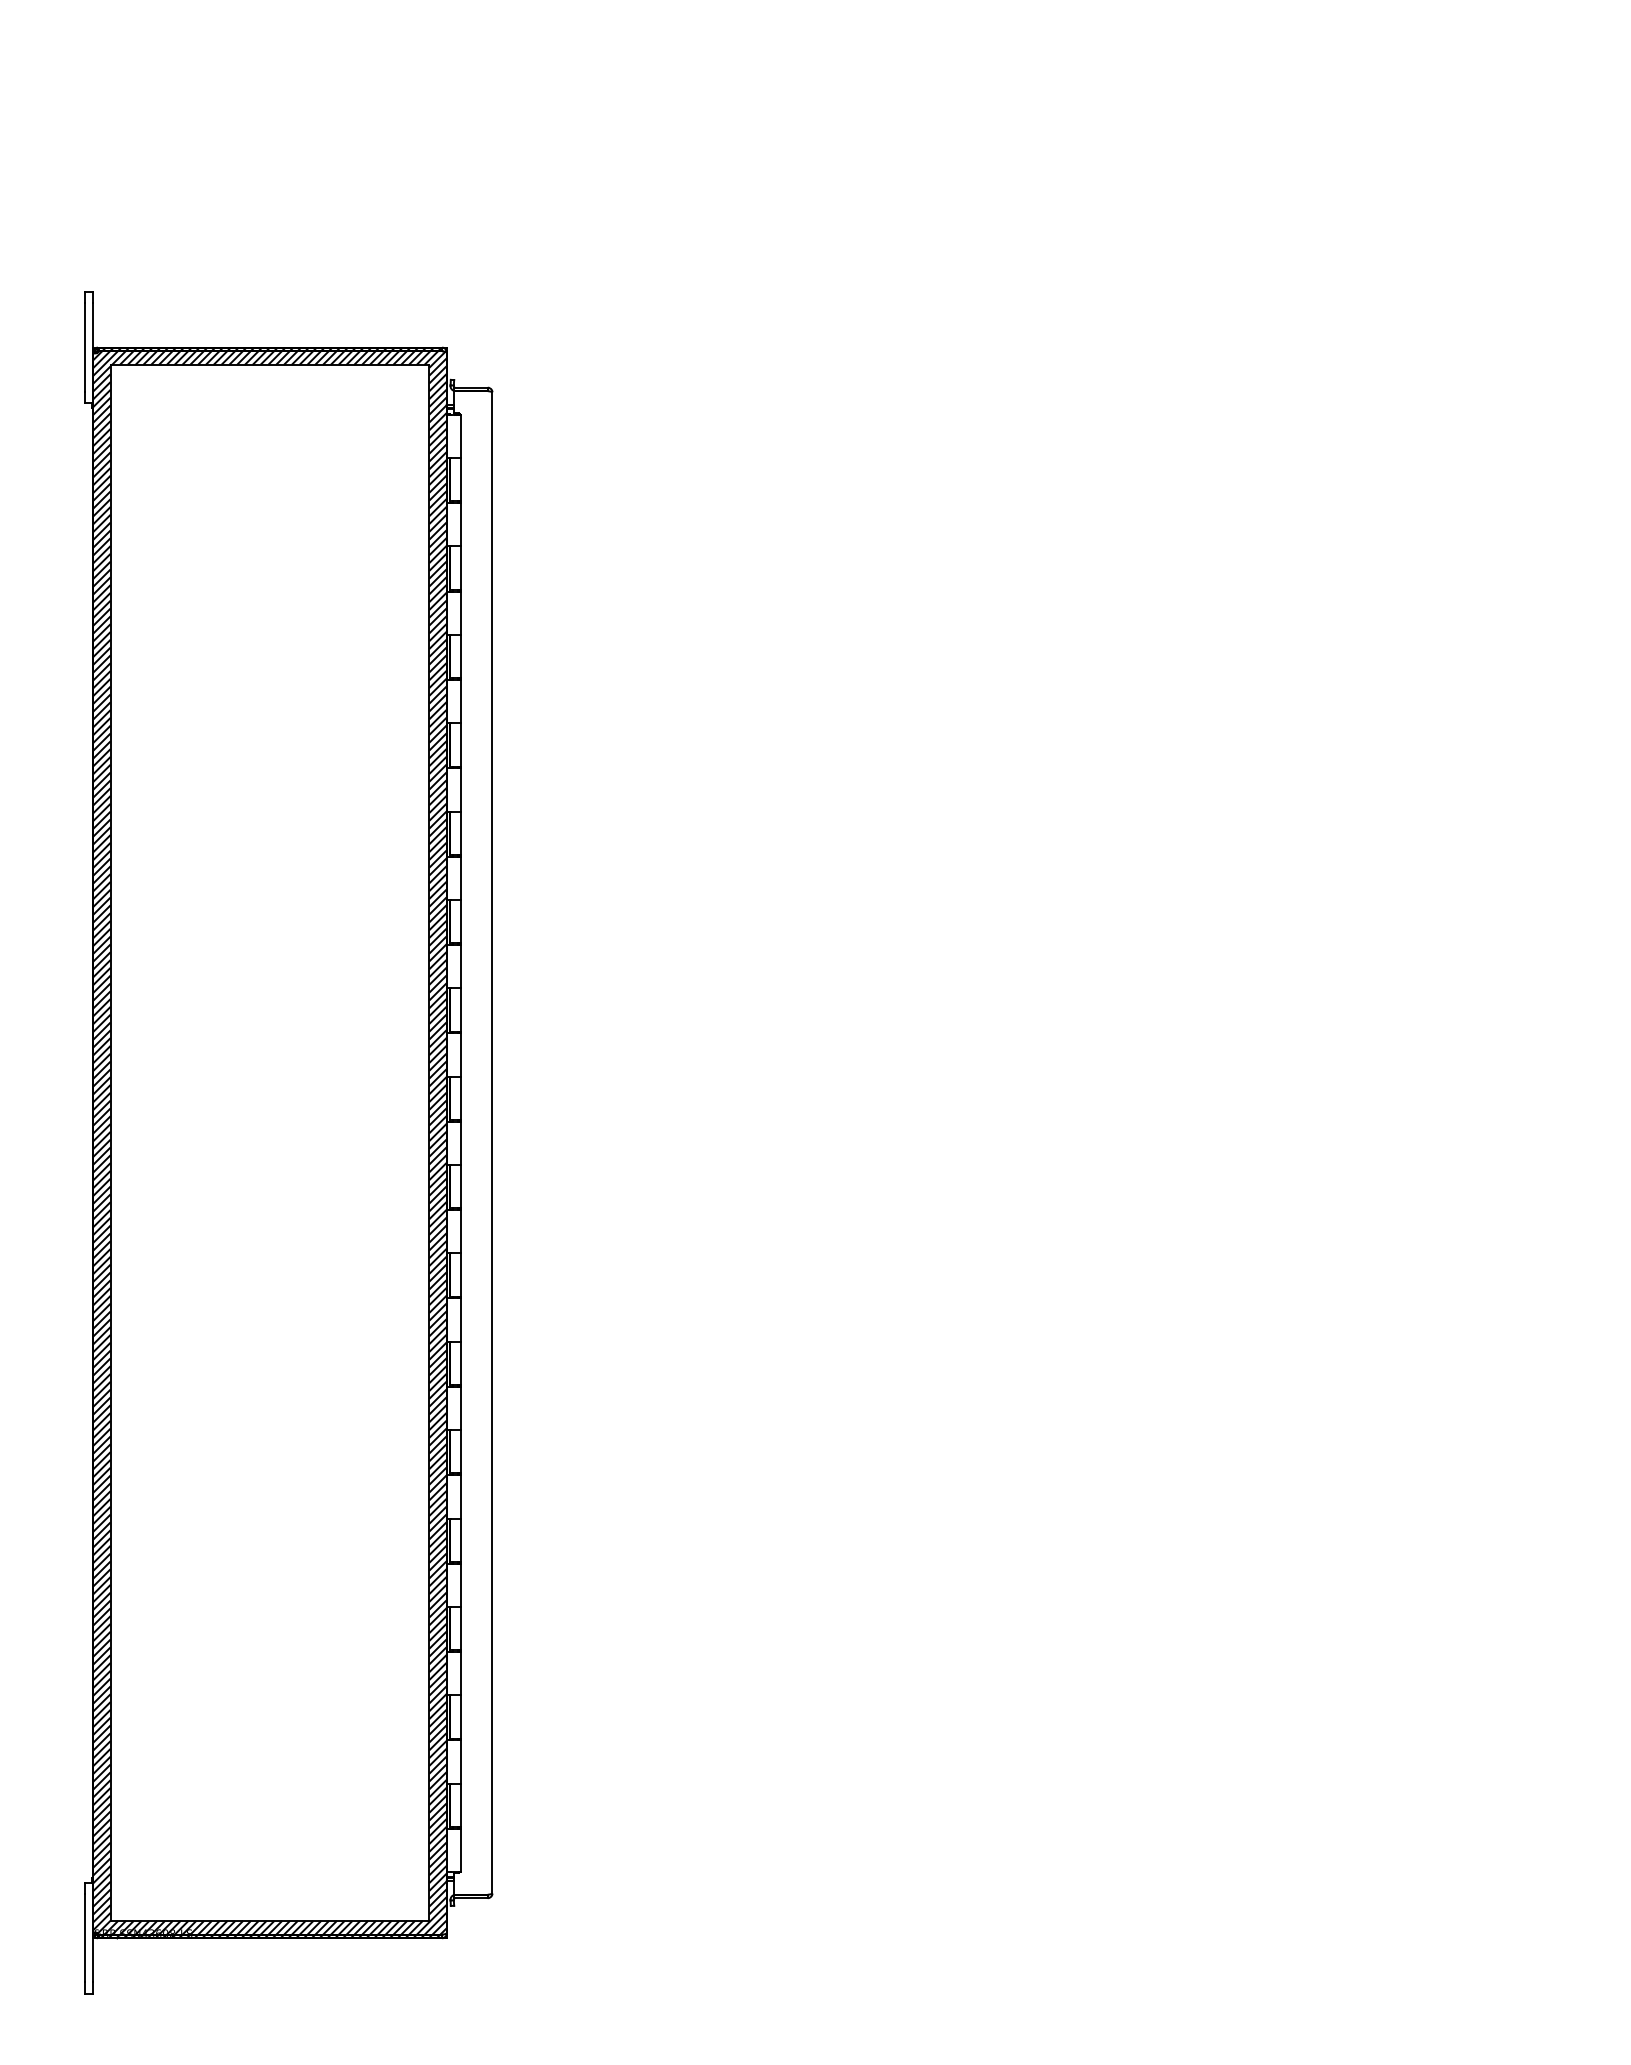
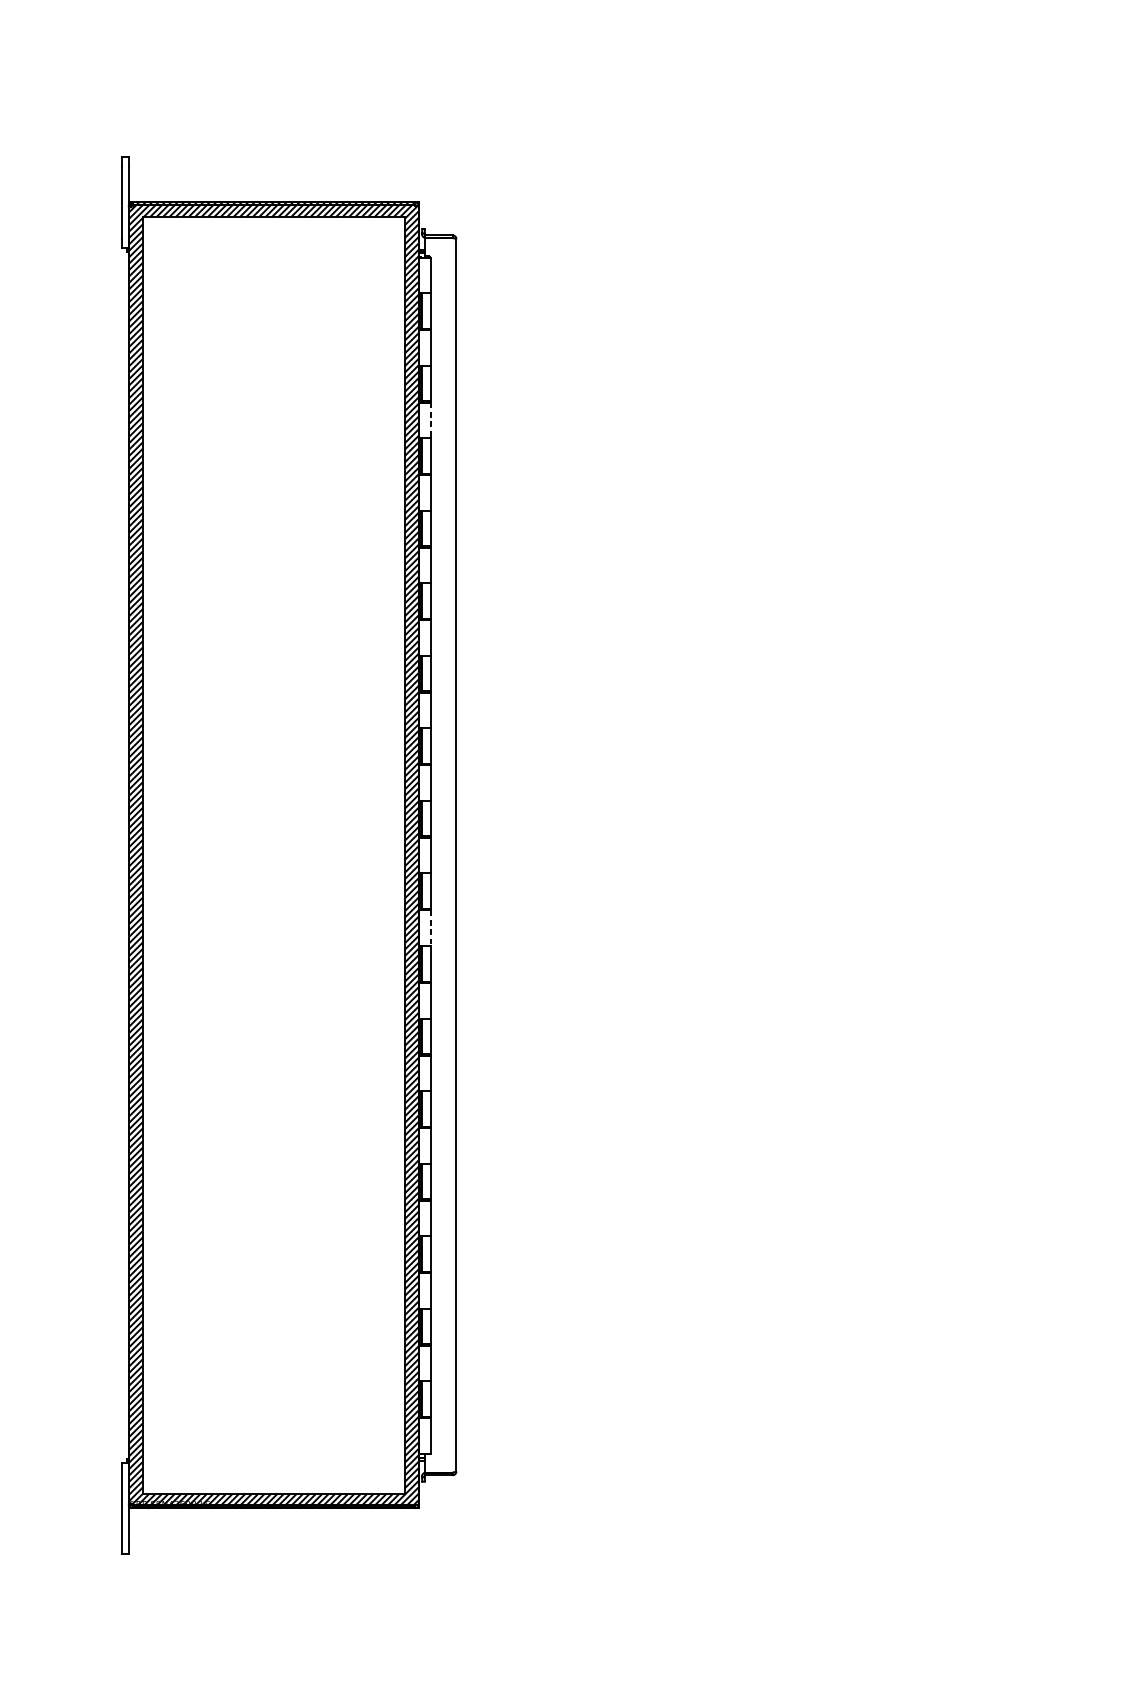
line: (461, 613) -> (431, 420), solid -> dashed
line: (461, 1231) -> (431, 928), solid -> dashed

